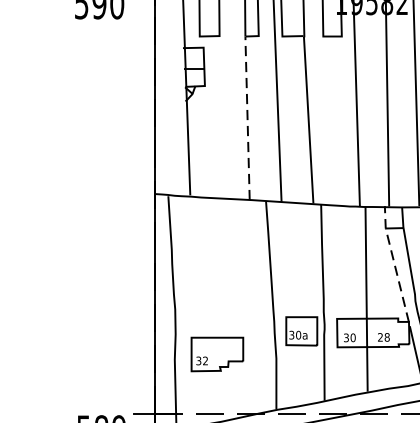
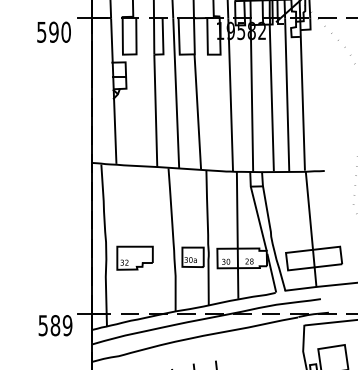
line: (247, 117) -> (155, 110), dashed -> solid
line: (394, 263) -> (256, 210), dashed -> solid
part: (216, 353) -> (134, 257), moved

